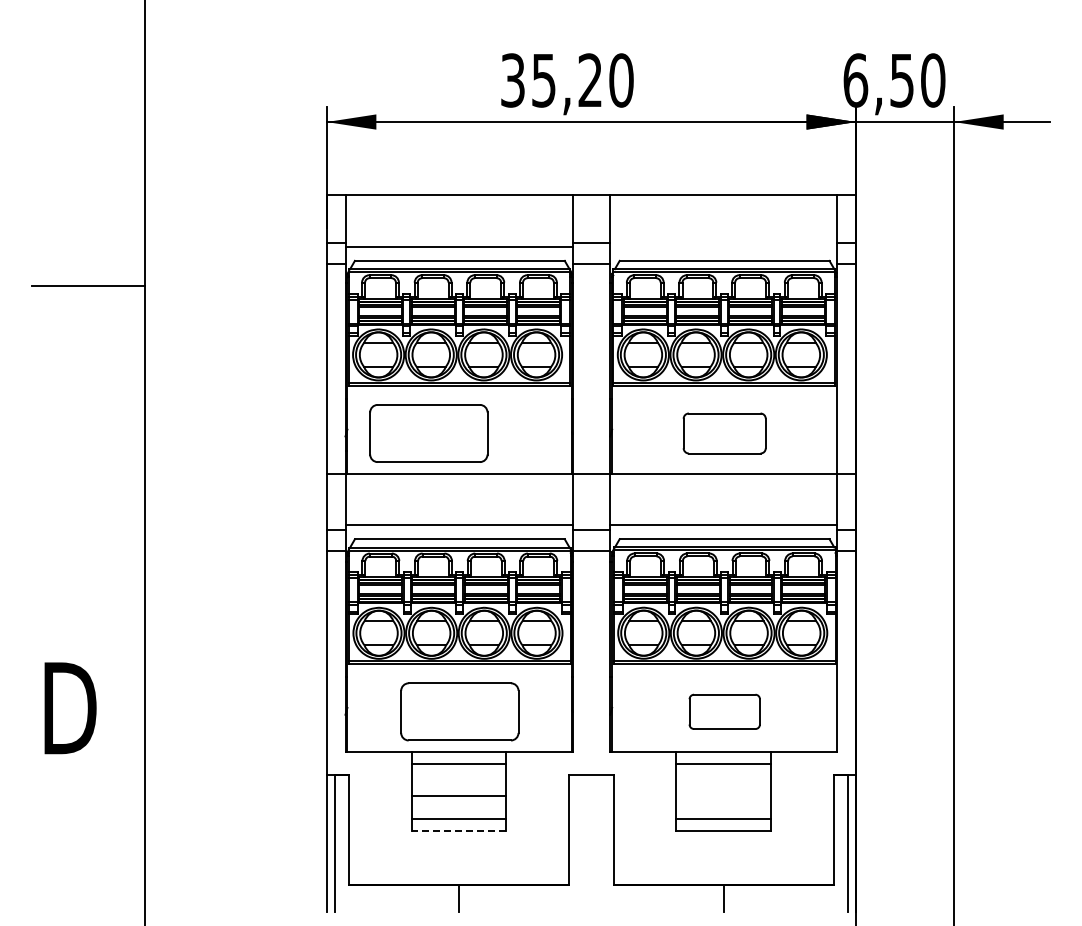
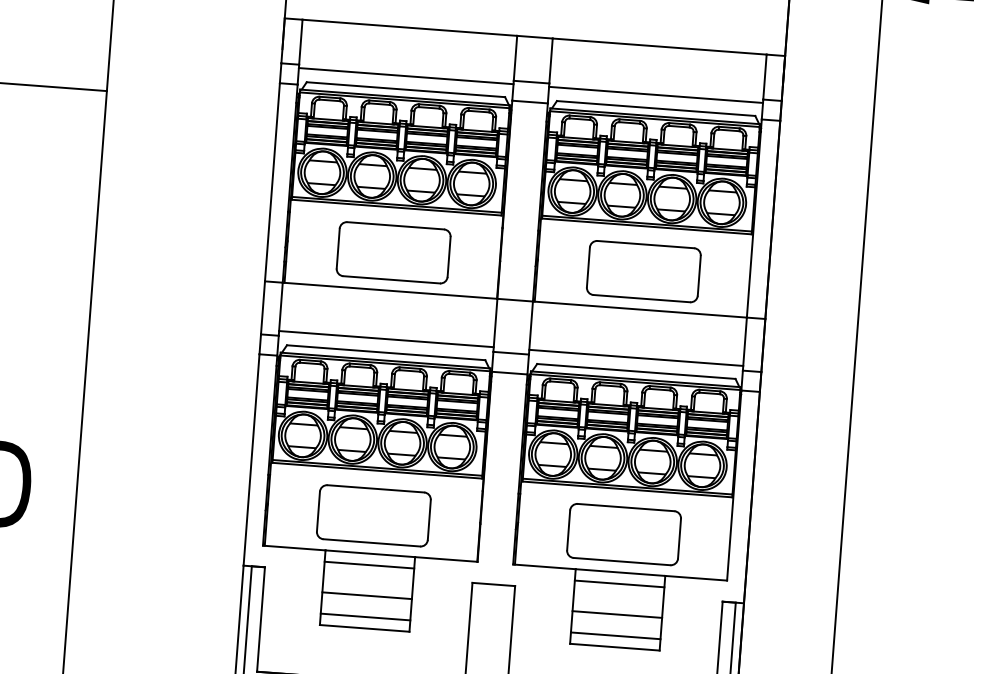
line: (723, 246) -> (656, 94), added
part: (428, 433) -> (393, 252), moved
part: (724, 433) -> (643, 271), size x1.43
part: (724, 711) -> (623, 534), size x1.67
line: (723, 796) -> (617, 614), added
line: (458, 831) -> (364, 628), dashed -> solid

